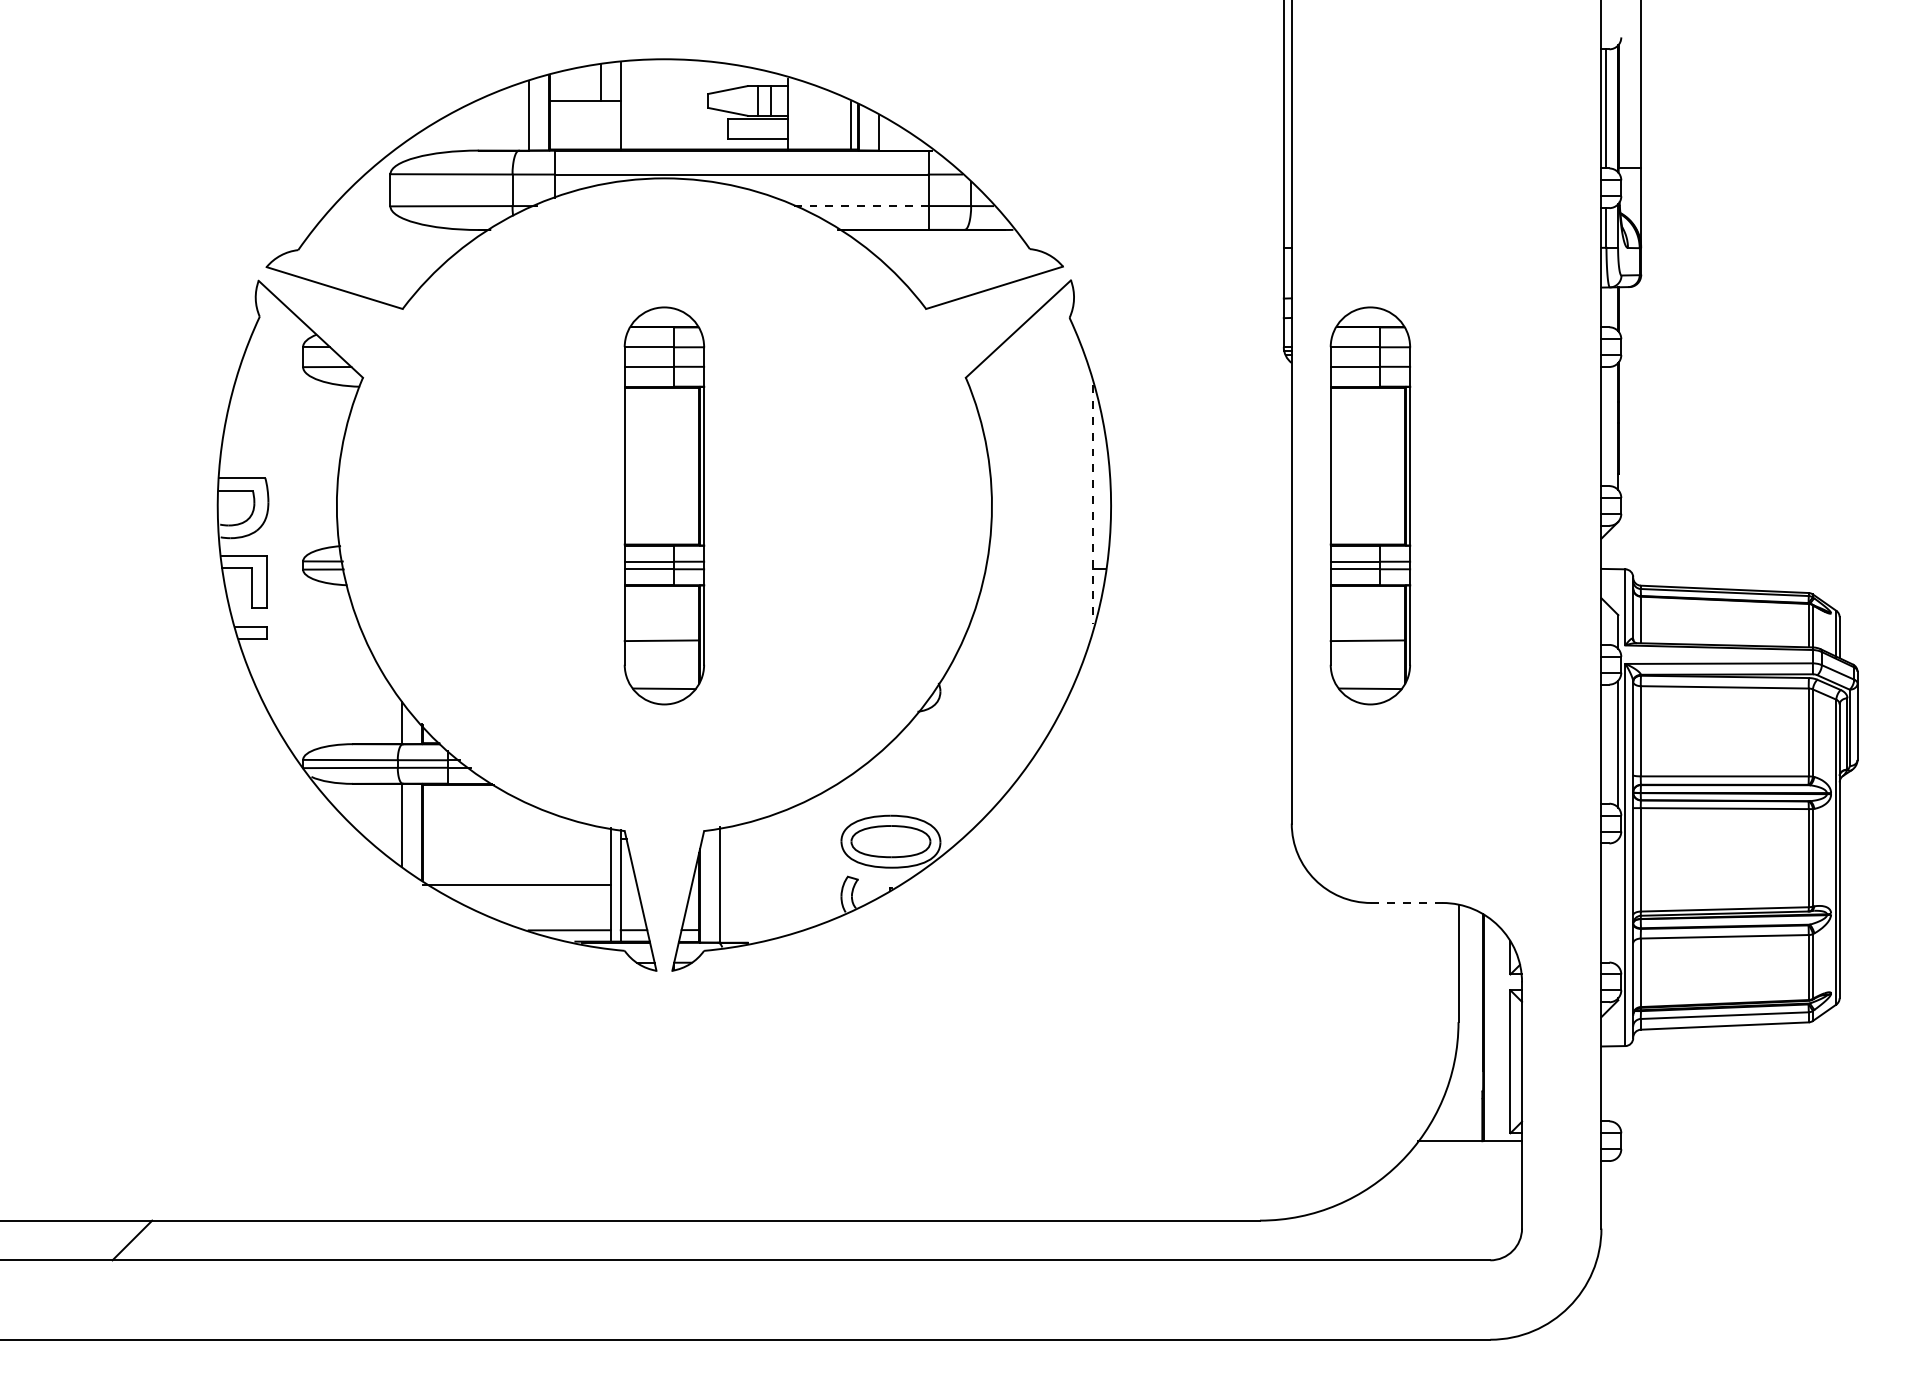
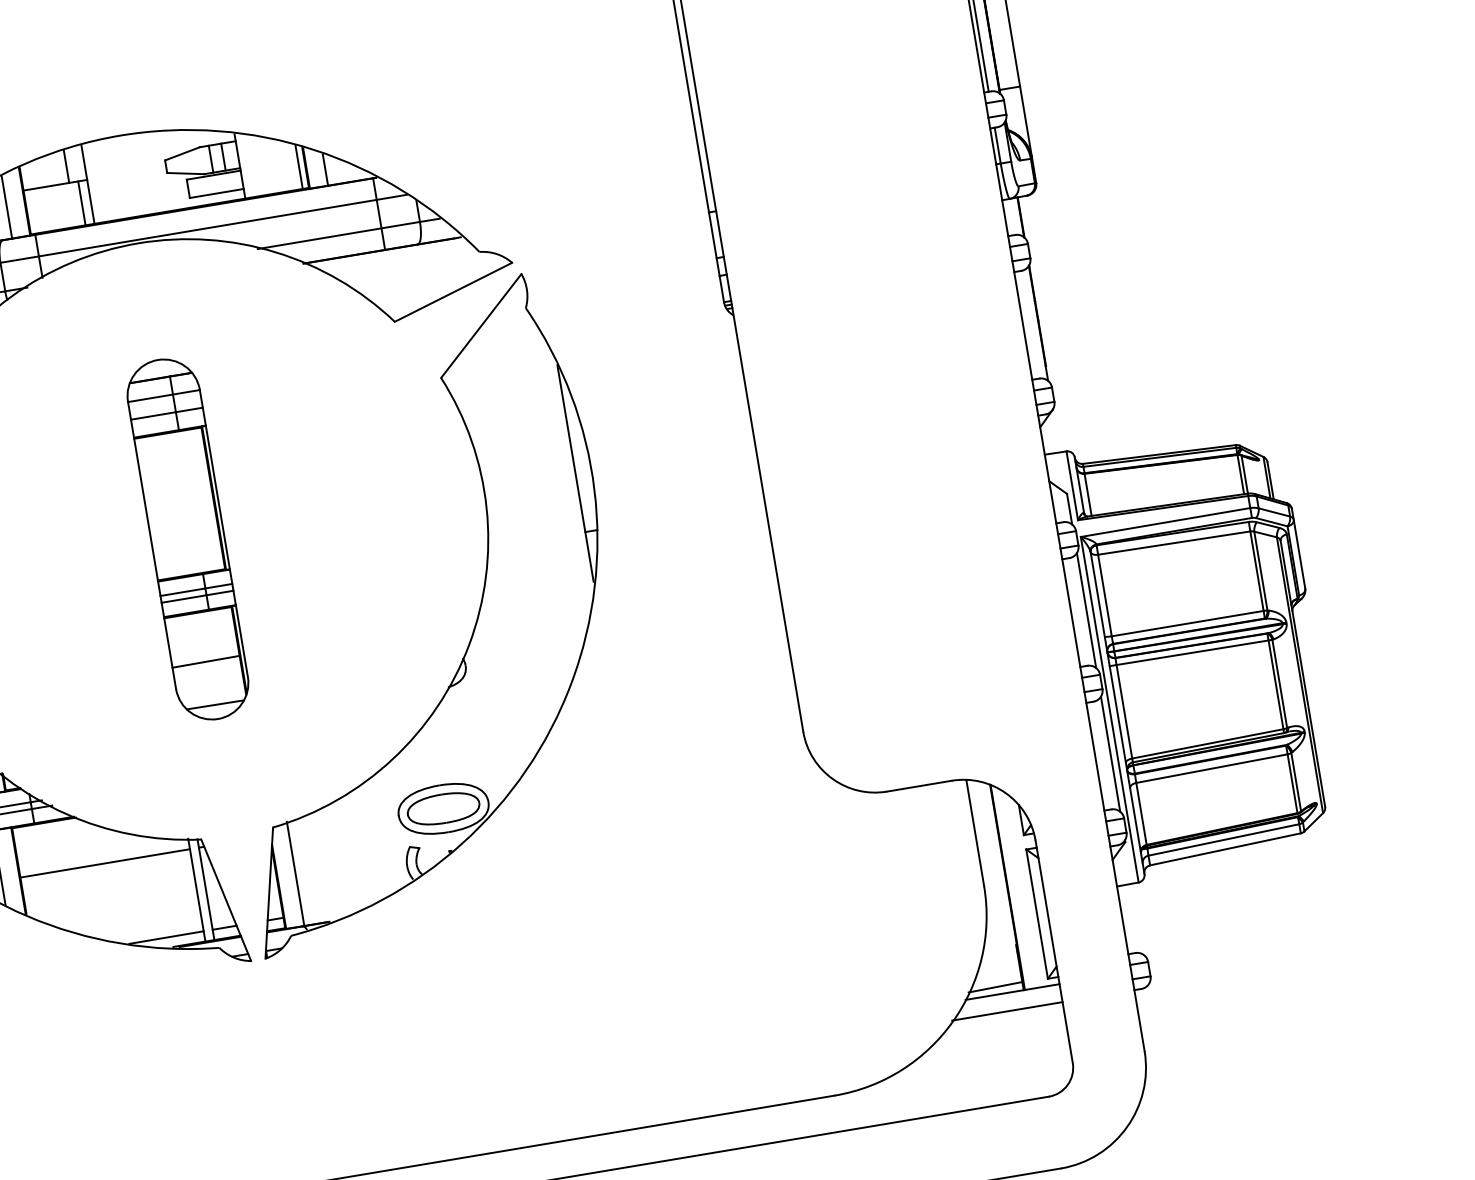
line: (610, 124) -> (81, 202), added
line: (859, 206) -> (319, 239), dashed -> solid
line: (1093, 504) -> (575, 473), dashed -> solid
part: (1370, 505) -> (826, 432), removed
line: (516, 885) -> (104, 863), moved
line: (1618, 902) -> (1110, 753), added
line: (1406, 903) -> (919, 786), dashed -> solid
line: (1452, 1132) -> (995, 986), added
line: (1461, 1161) -> (1007, 1011), added

